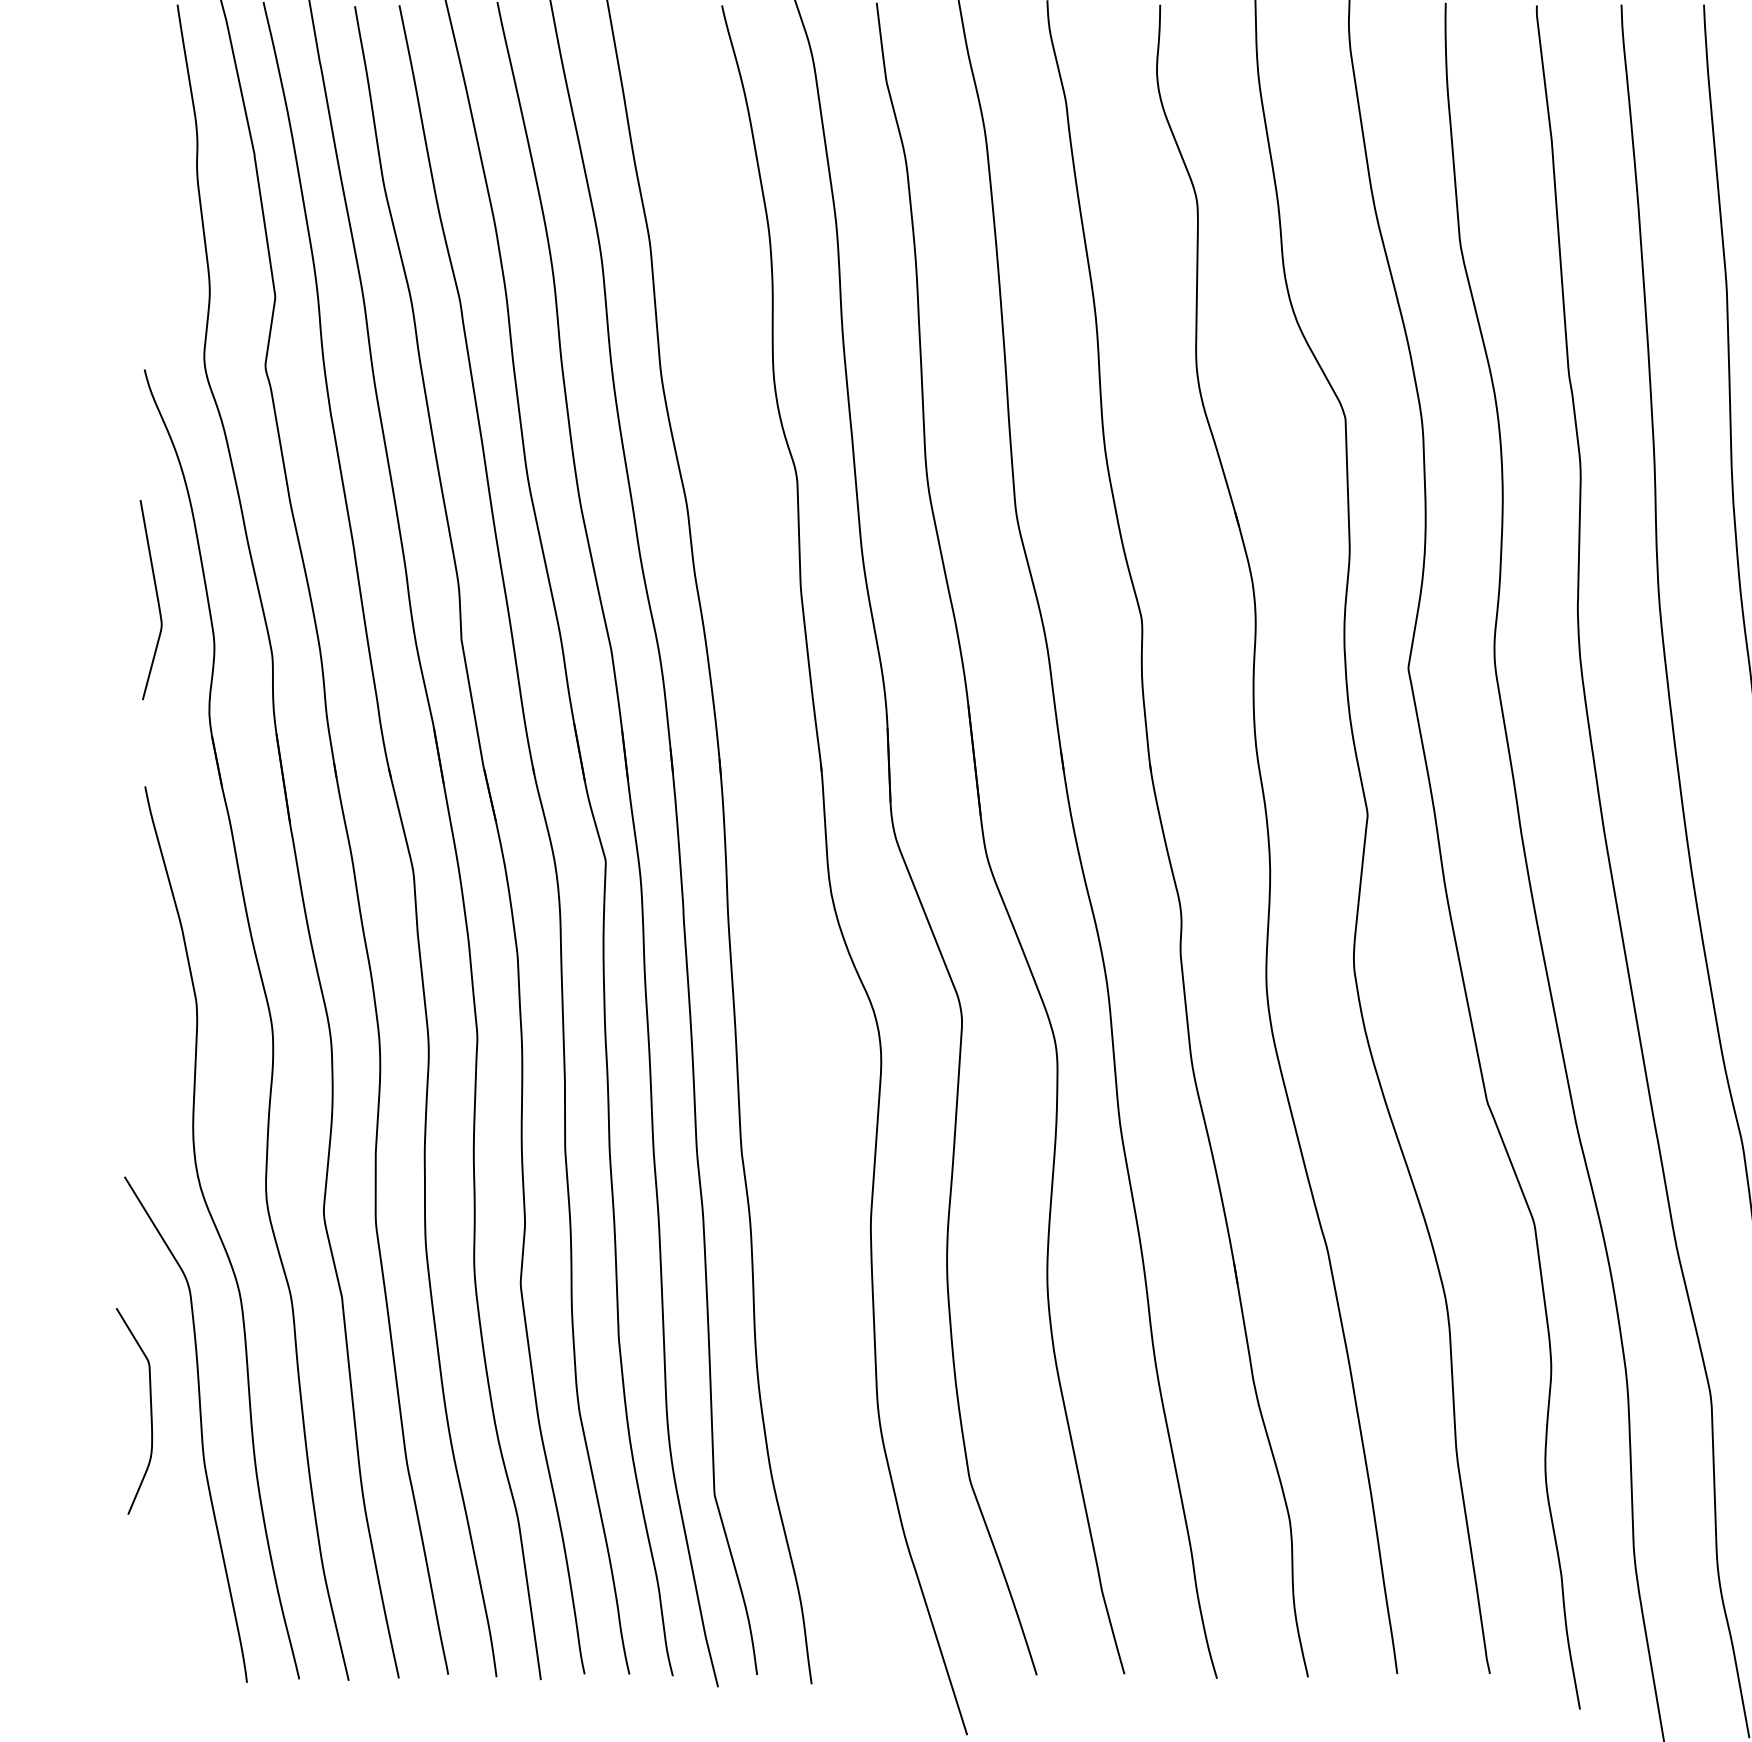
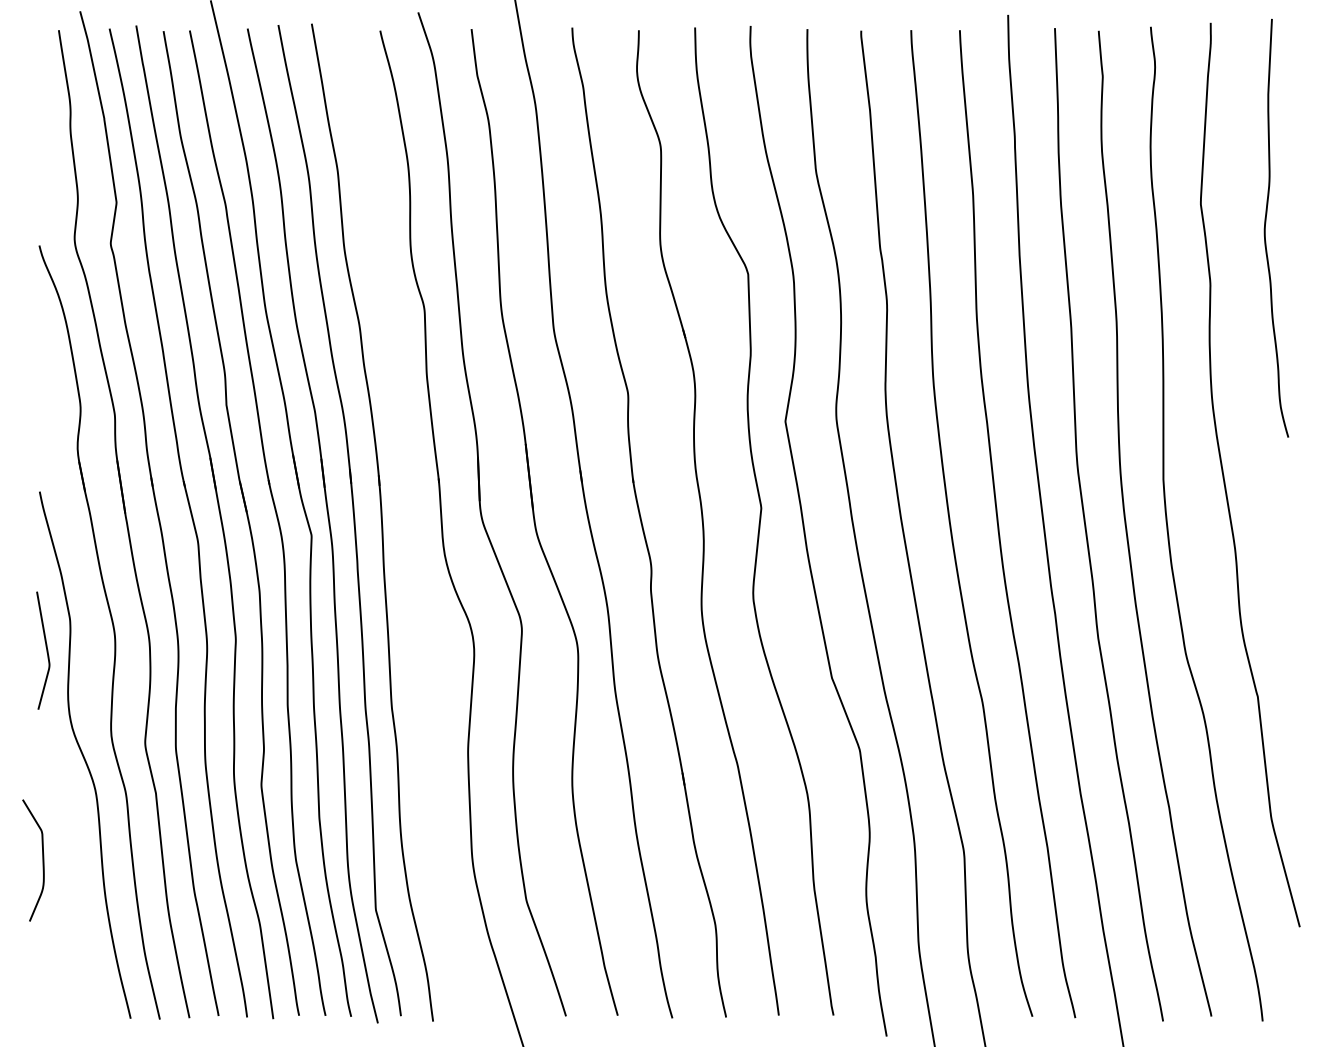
curve: (156, 599) -> (46, 650), moved
curve: (198, 1423) -> (71, 867), removed

